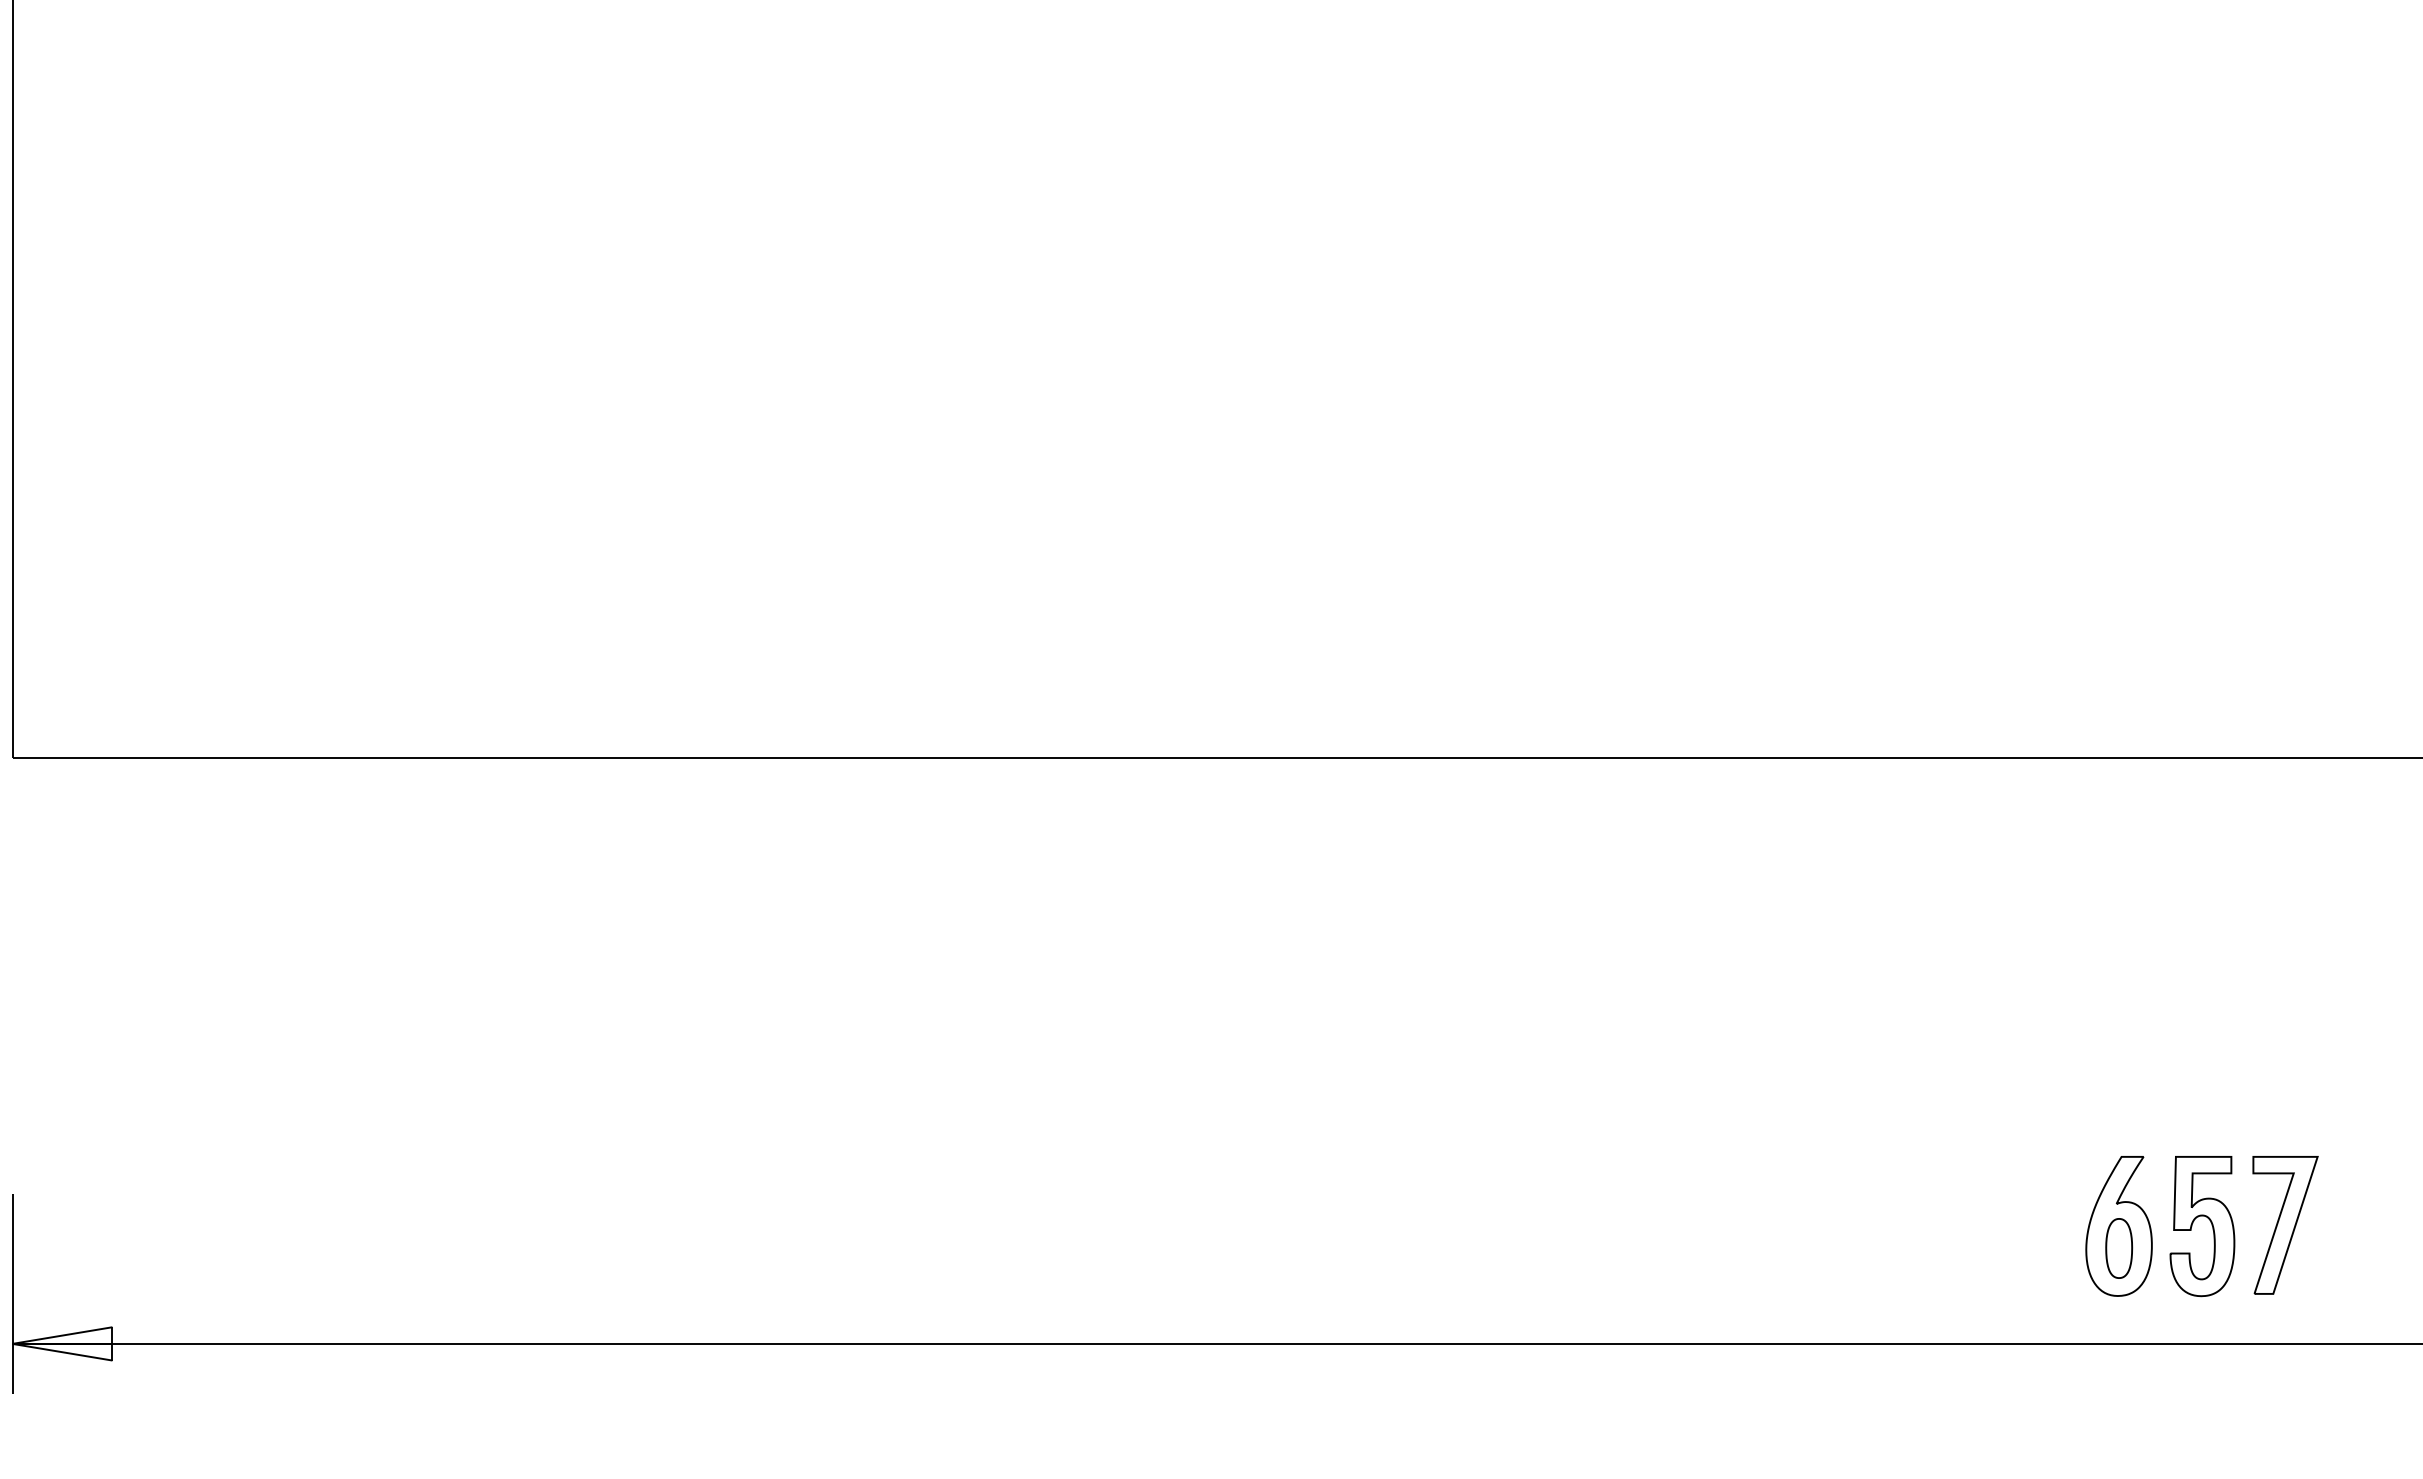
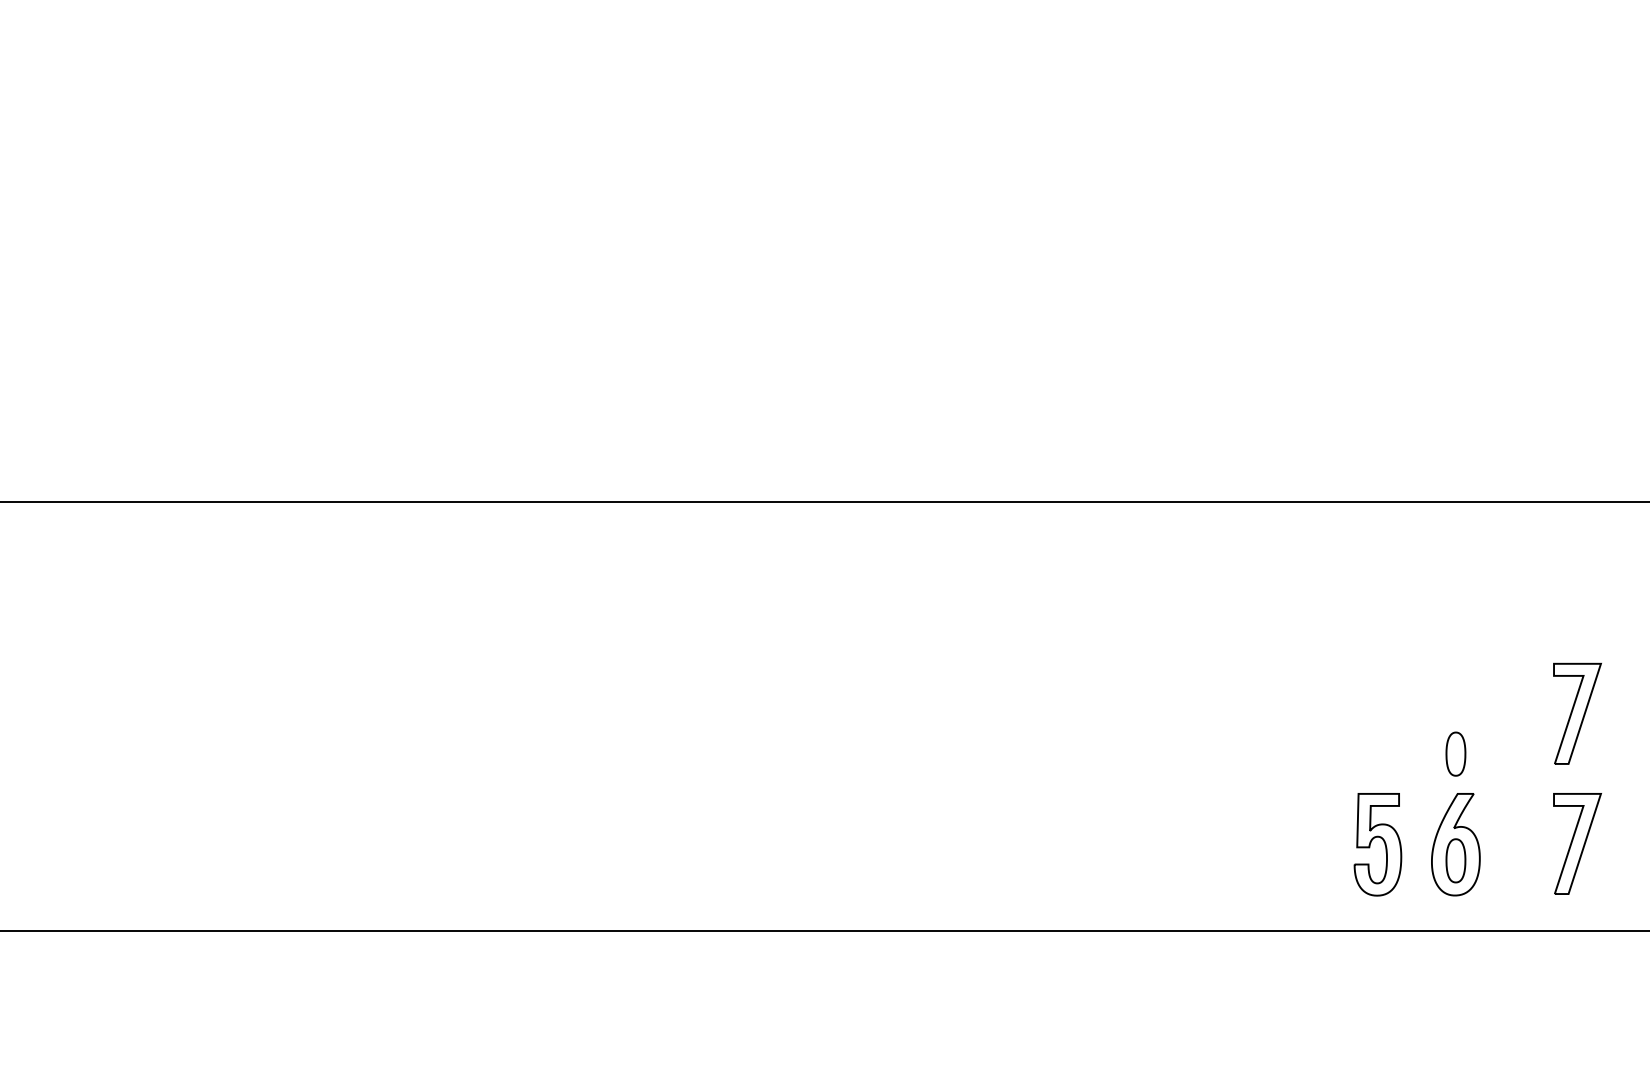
part: (2285, 1047) -> (1577, 713), added
part: (2119, 1102) -> (1456, 754), added
part: (2210, 1222) -> (1383, 841), moved

